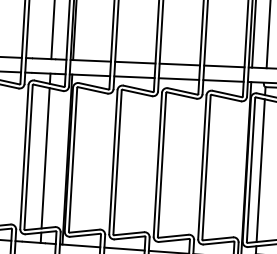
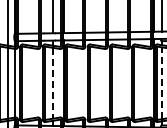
line: (45, 158) -> (53, 83), solid -> dashed
line: (260, 171) -> (161, 83), solid -> dashed

